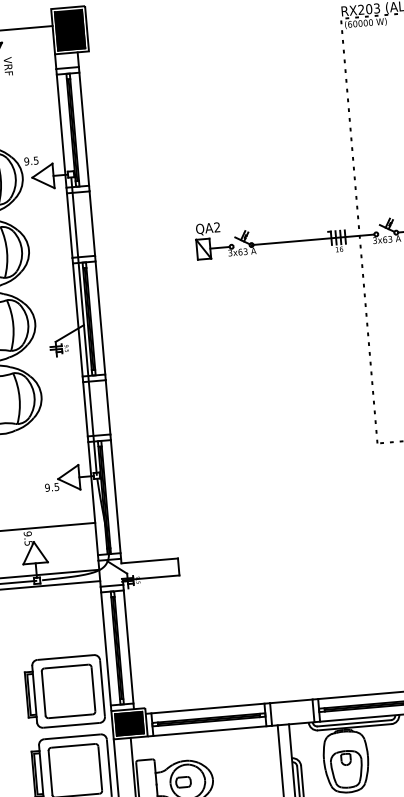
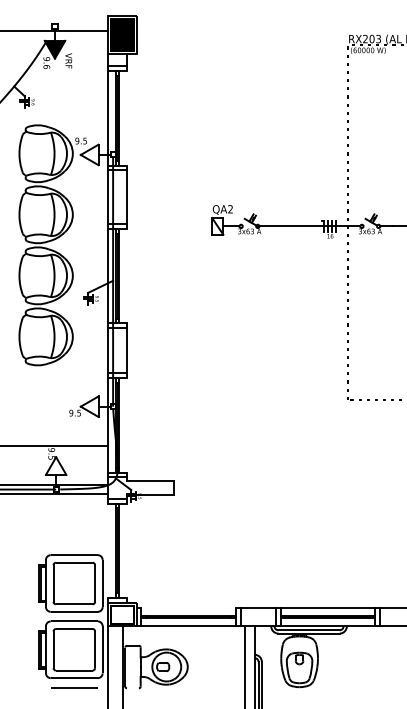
line: (84, 129) -> (127, 118), removed
line: (100, 317) -> (127, 275), removed
line: (116, 496) -> (127, 425), removed
line: (128, 646) -> (127, 550), removed
line: (106, 648) -> (108, 550), removed
line: (207, 708) -> (188, 607), removed
fill: (129, 723) -> (122, 614), removed

